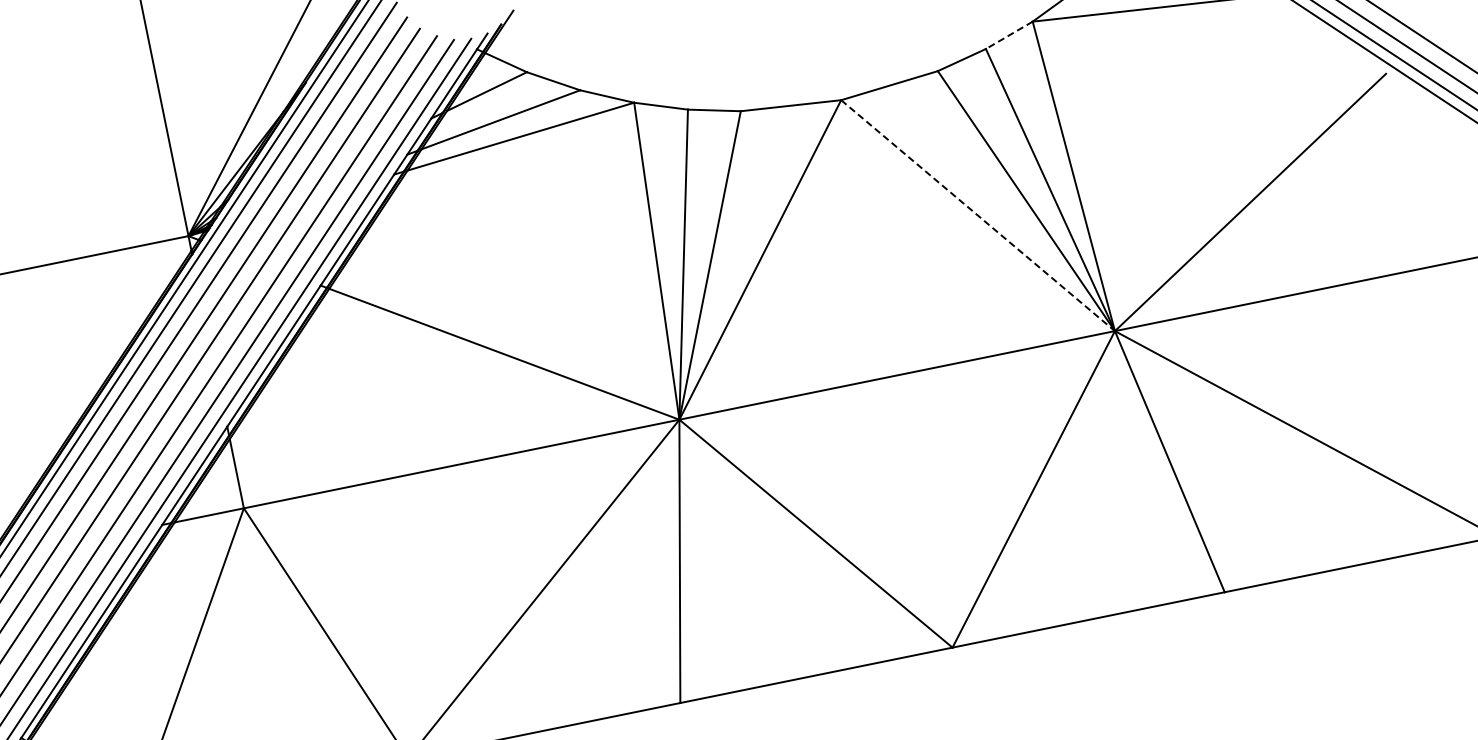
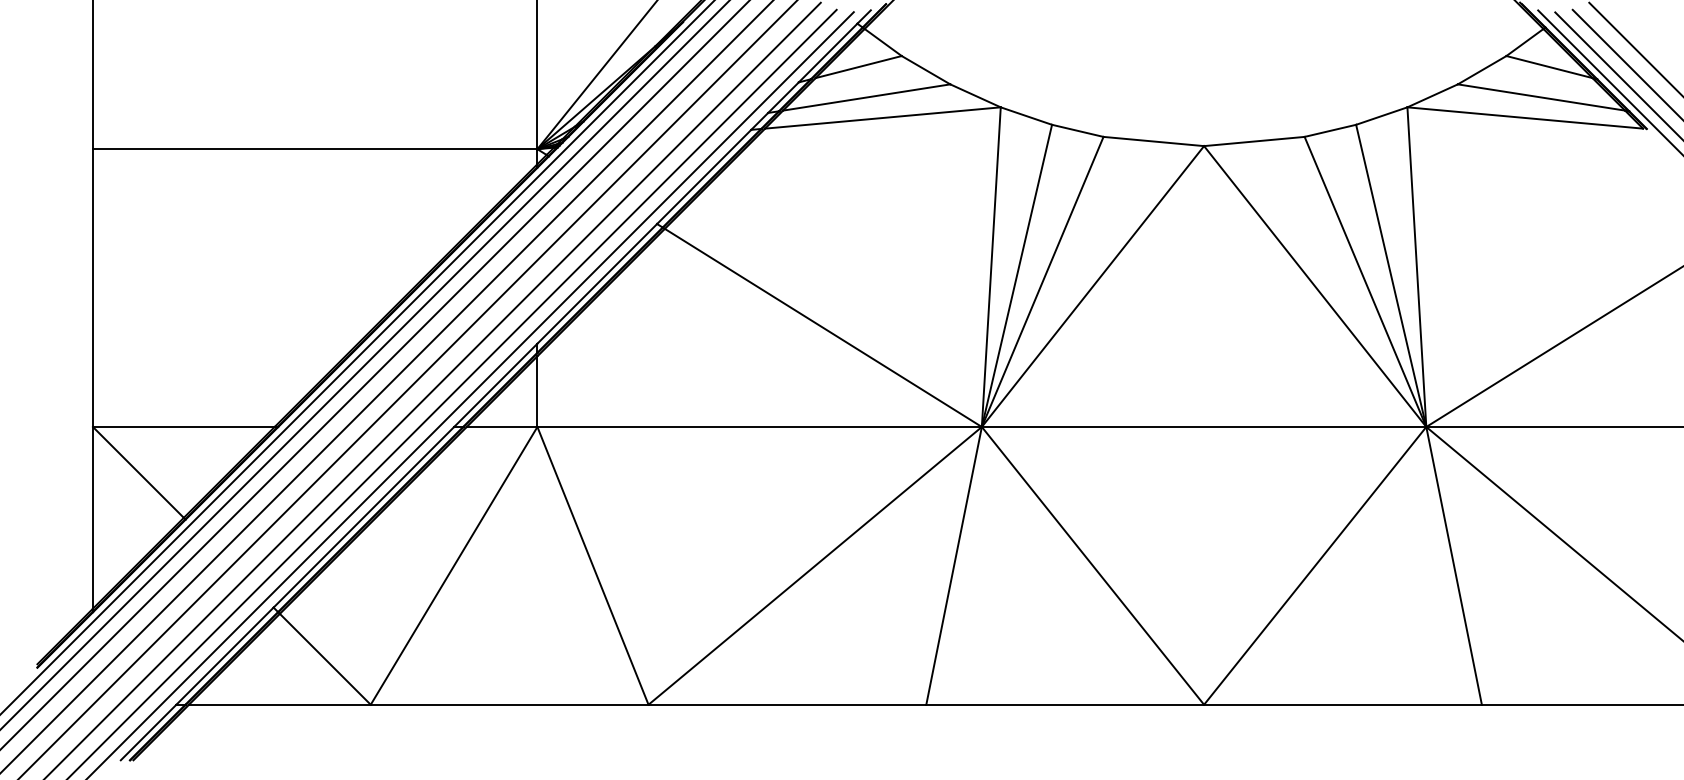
line: (1009, 35) -> (1381, 116), dashed -> solid
line: (978, 215) -> (1315, 286), dashed -> solid

